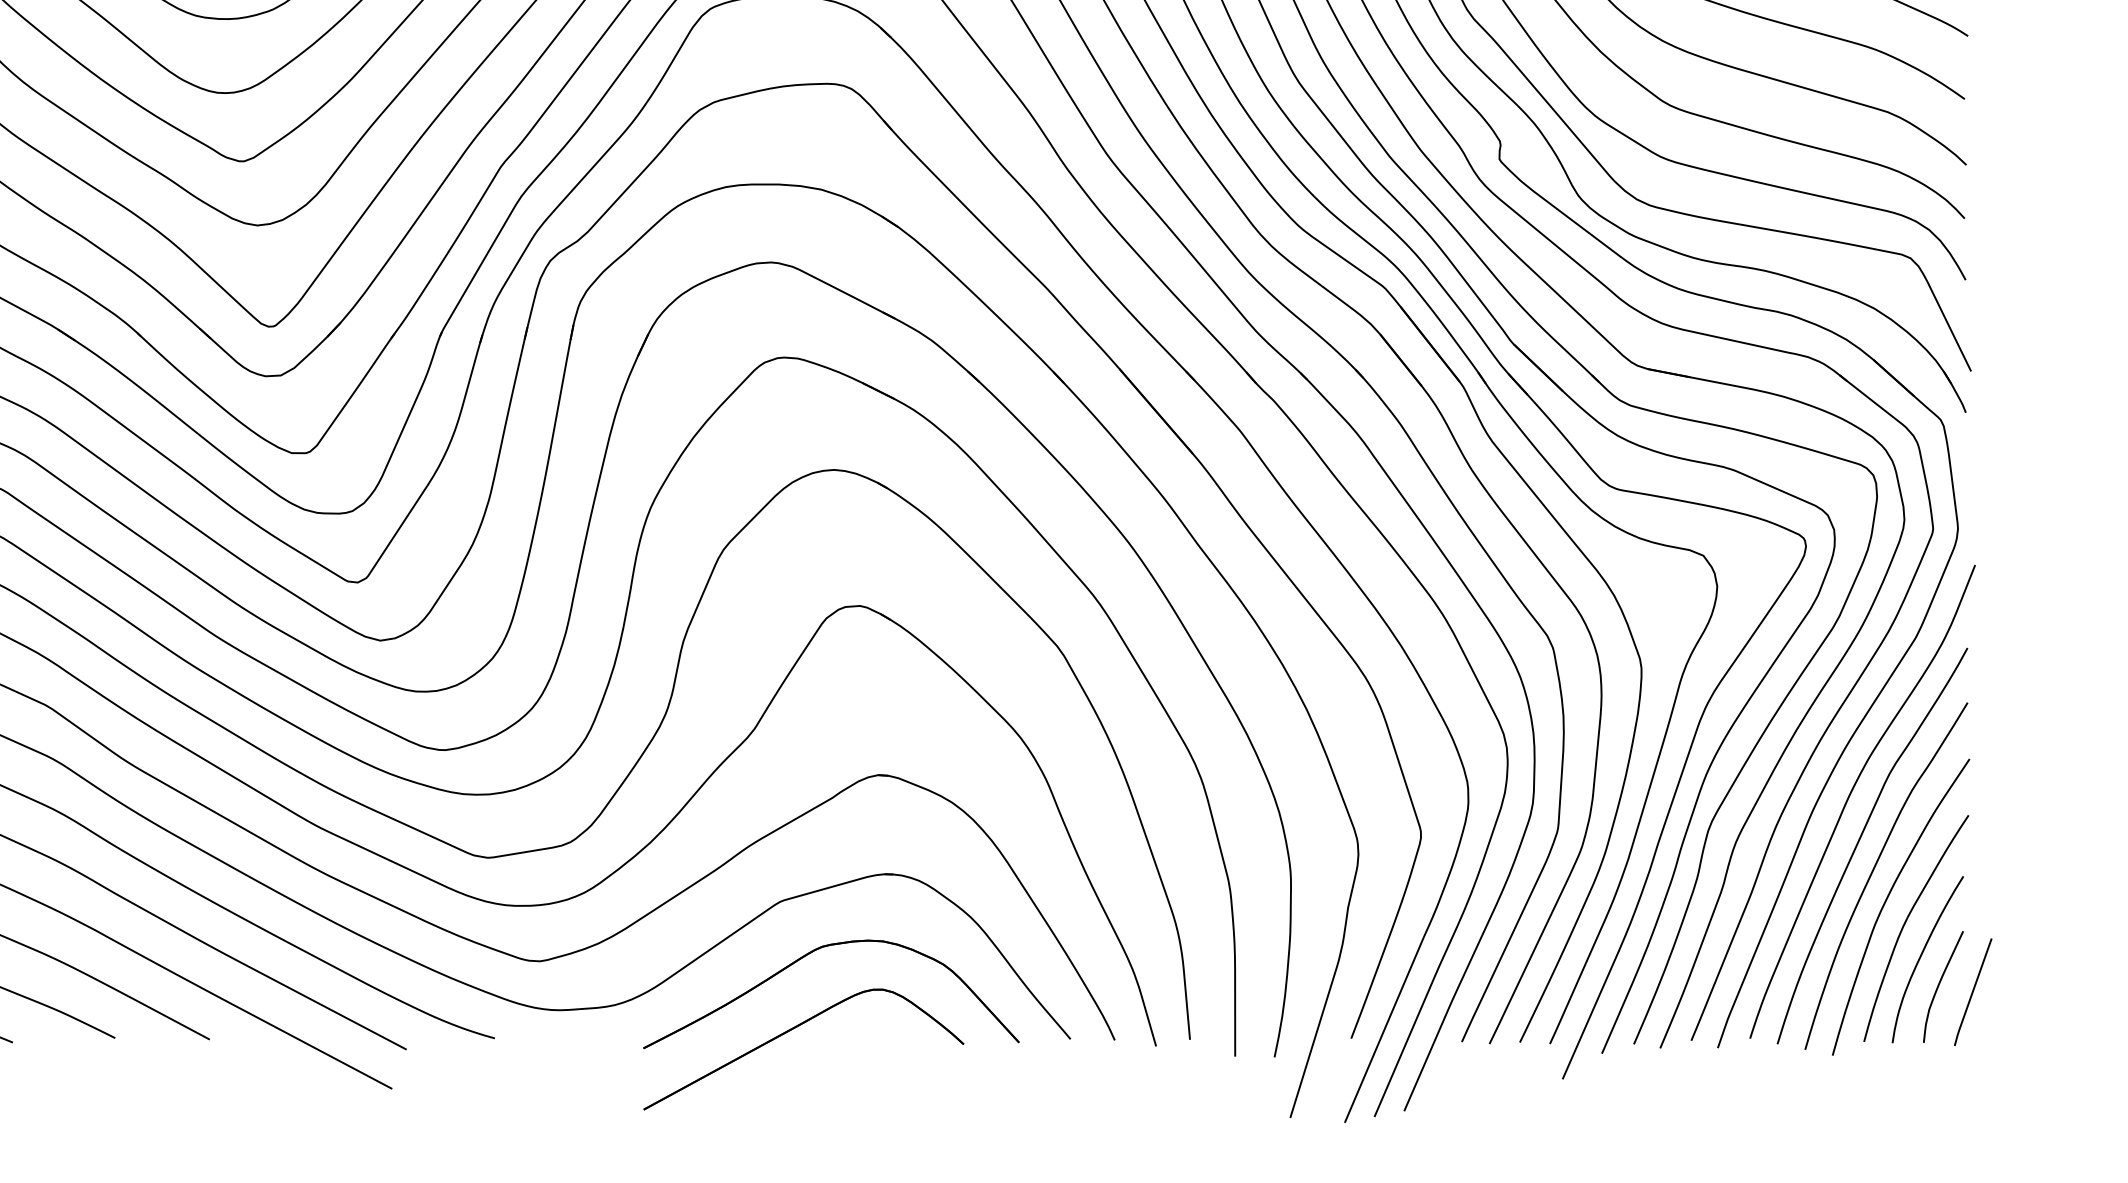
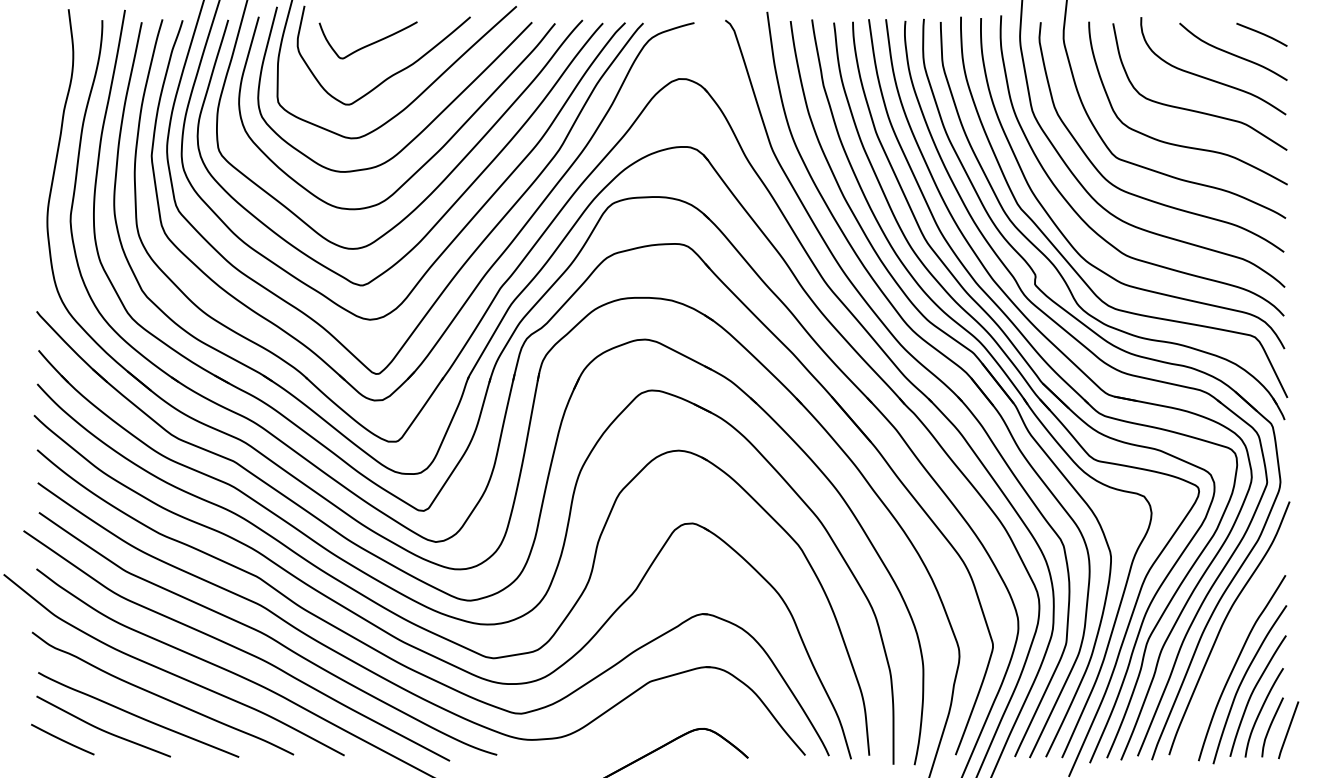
curve: (1860, 841) -> (1228, 649), removed
part: (807, 957) -> (664, 711), removed

